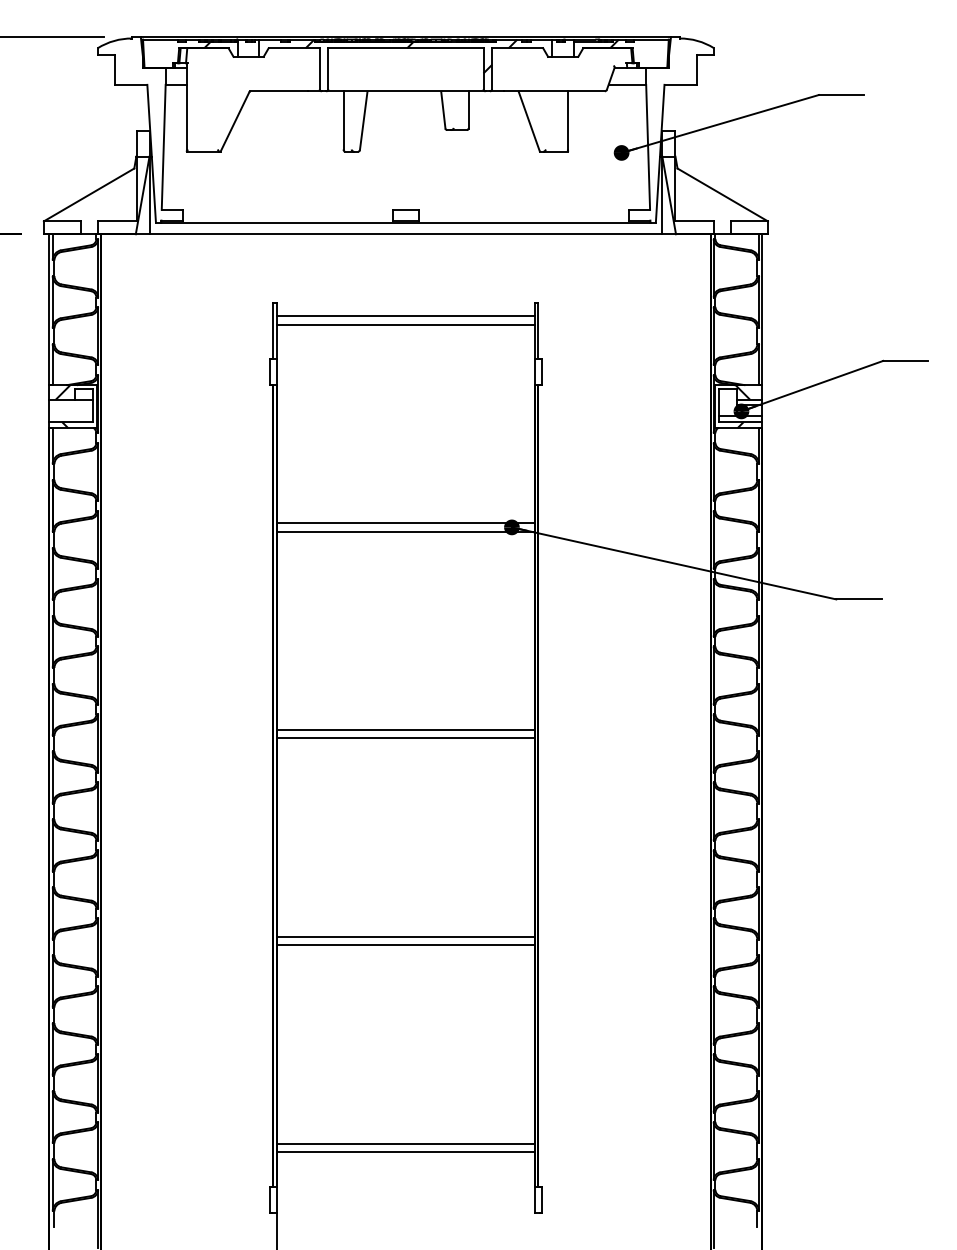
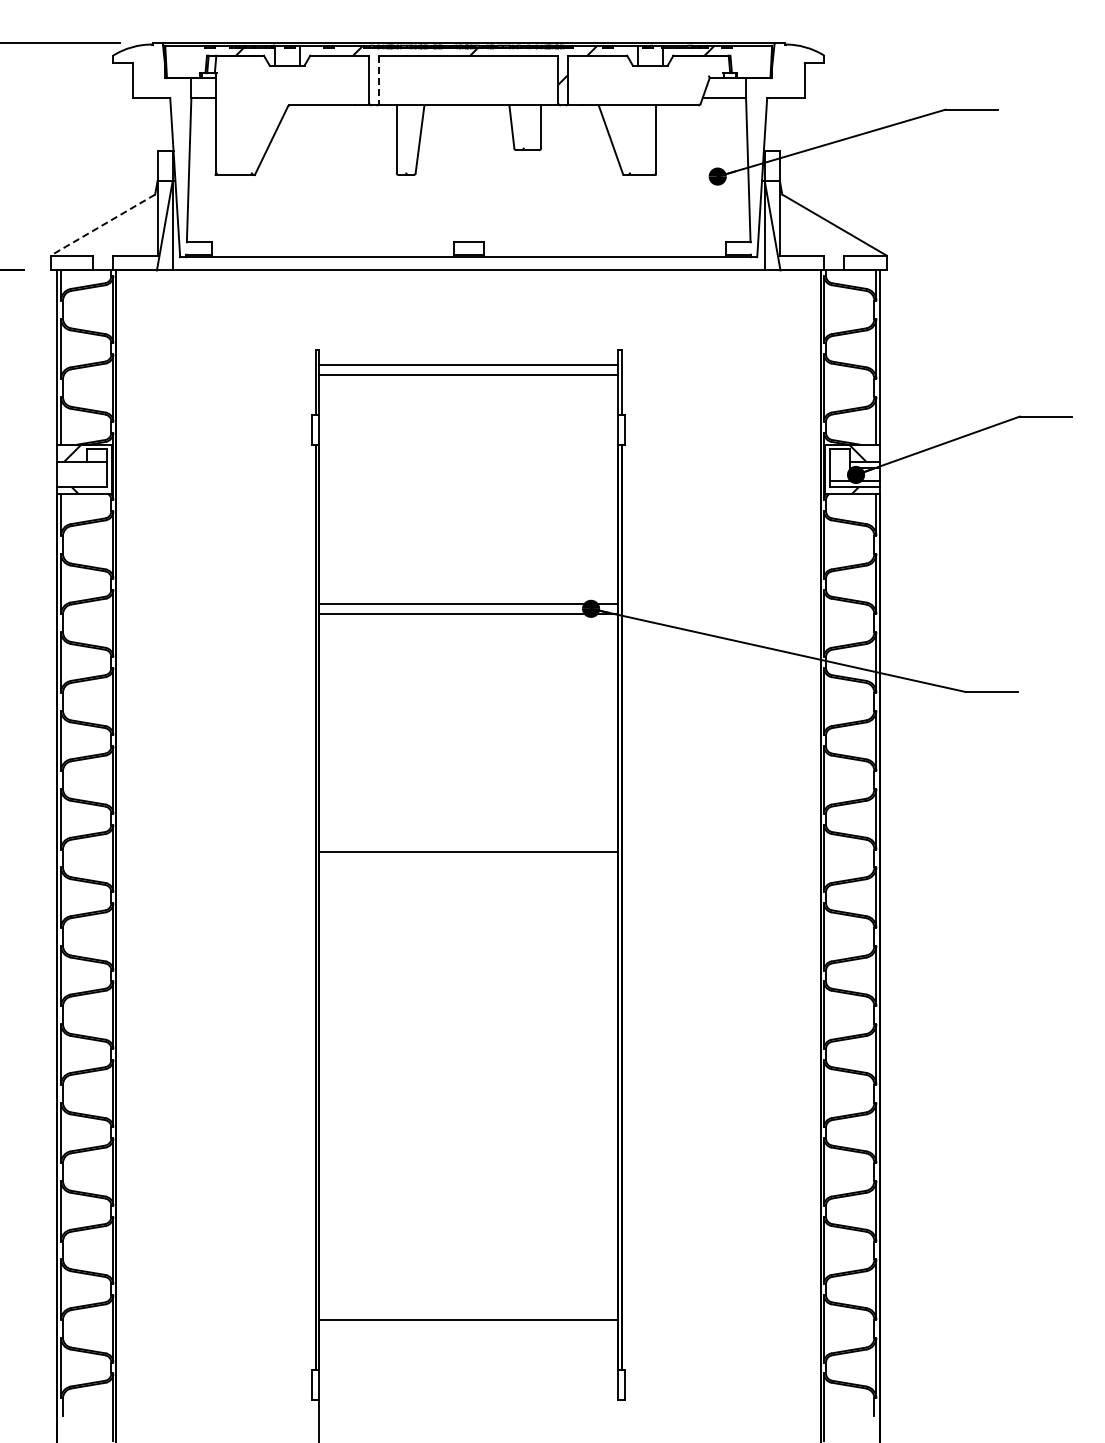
line: (328, 68) -> (379, 79), solid -> dashed
line: (88, 195) -> (102, 225), solid -> dashed
line: (405, 729) -> (468, 842), removed
line: (405, 936) -> (468, 1081), removed
line: (405, 945) -> (468, 1091), removed
line: (405, 1152) -> (468, 1330), removed

